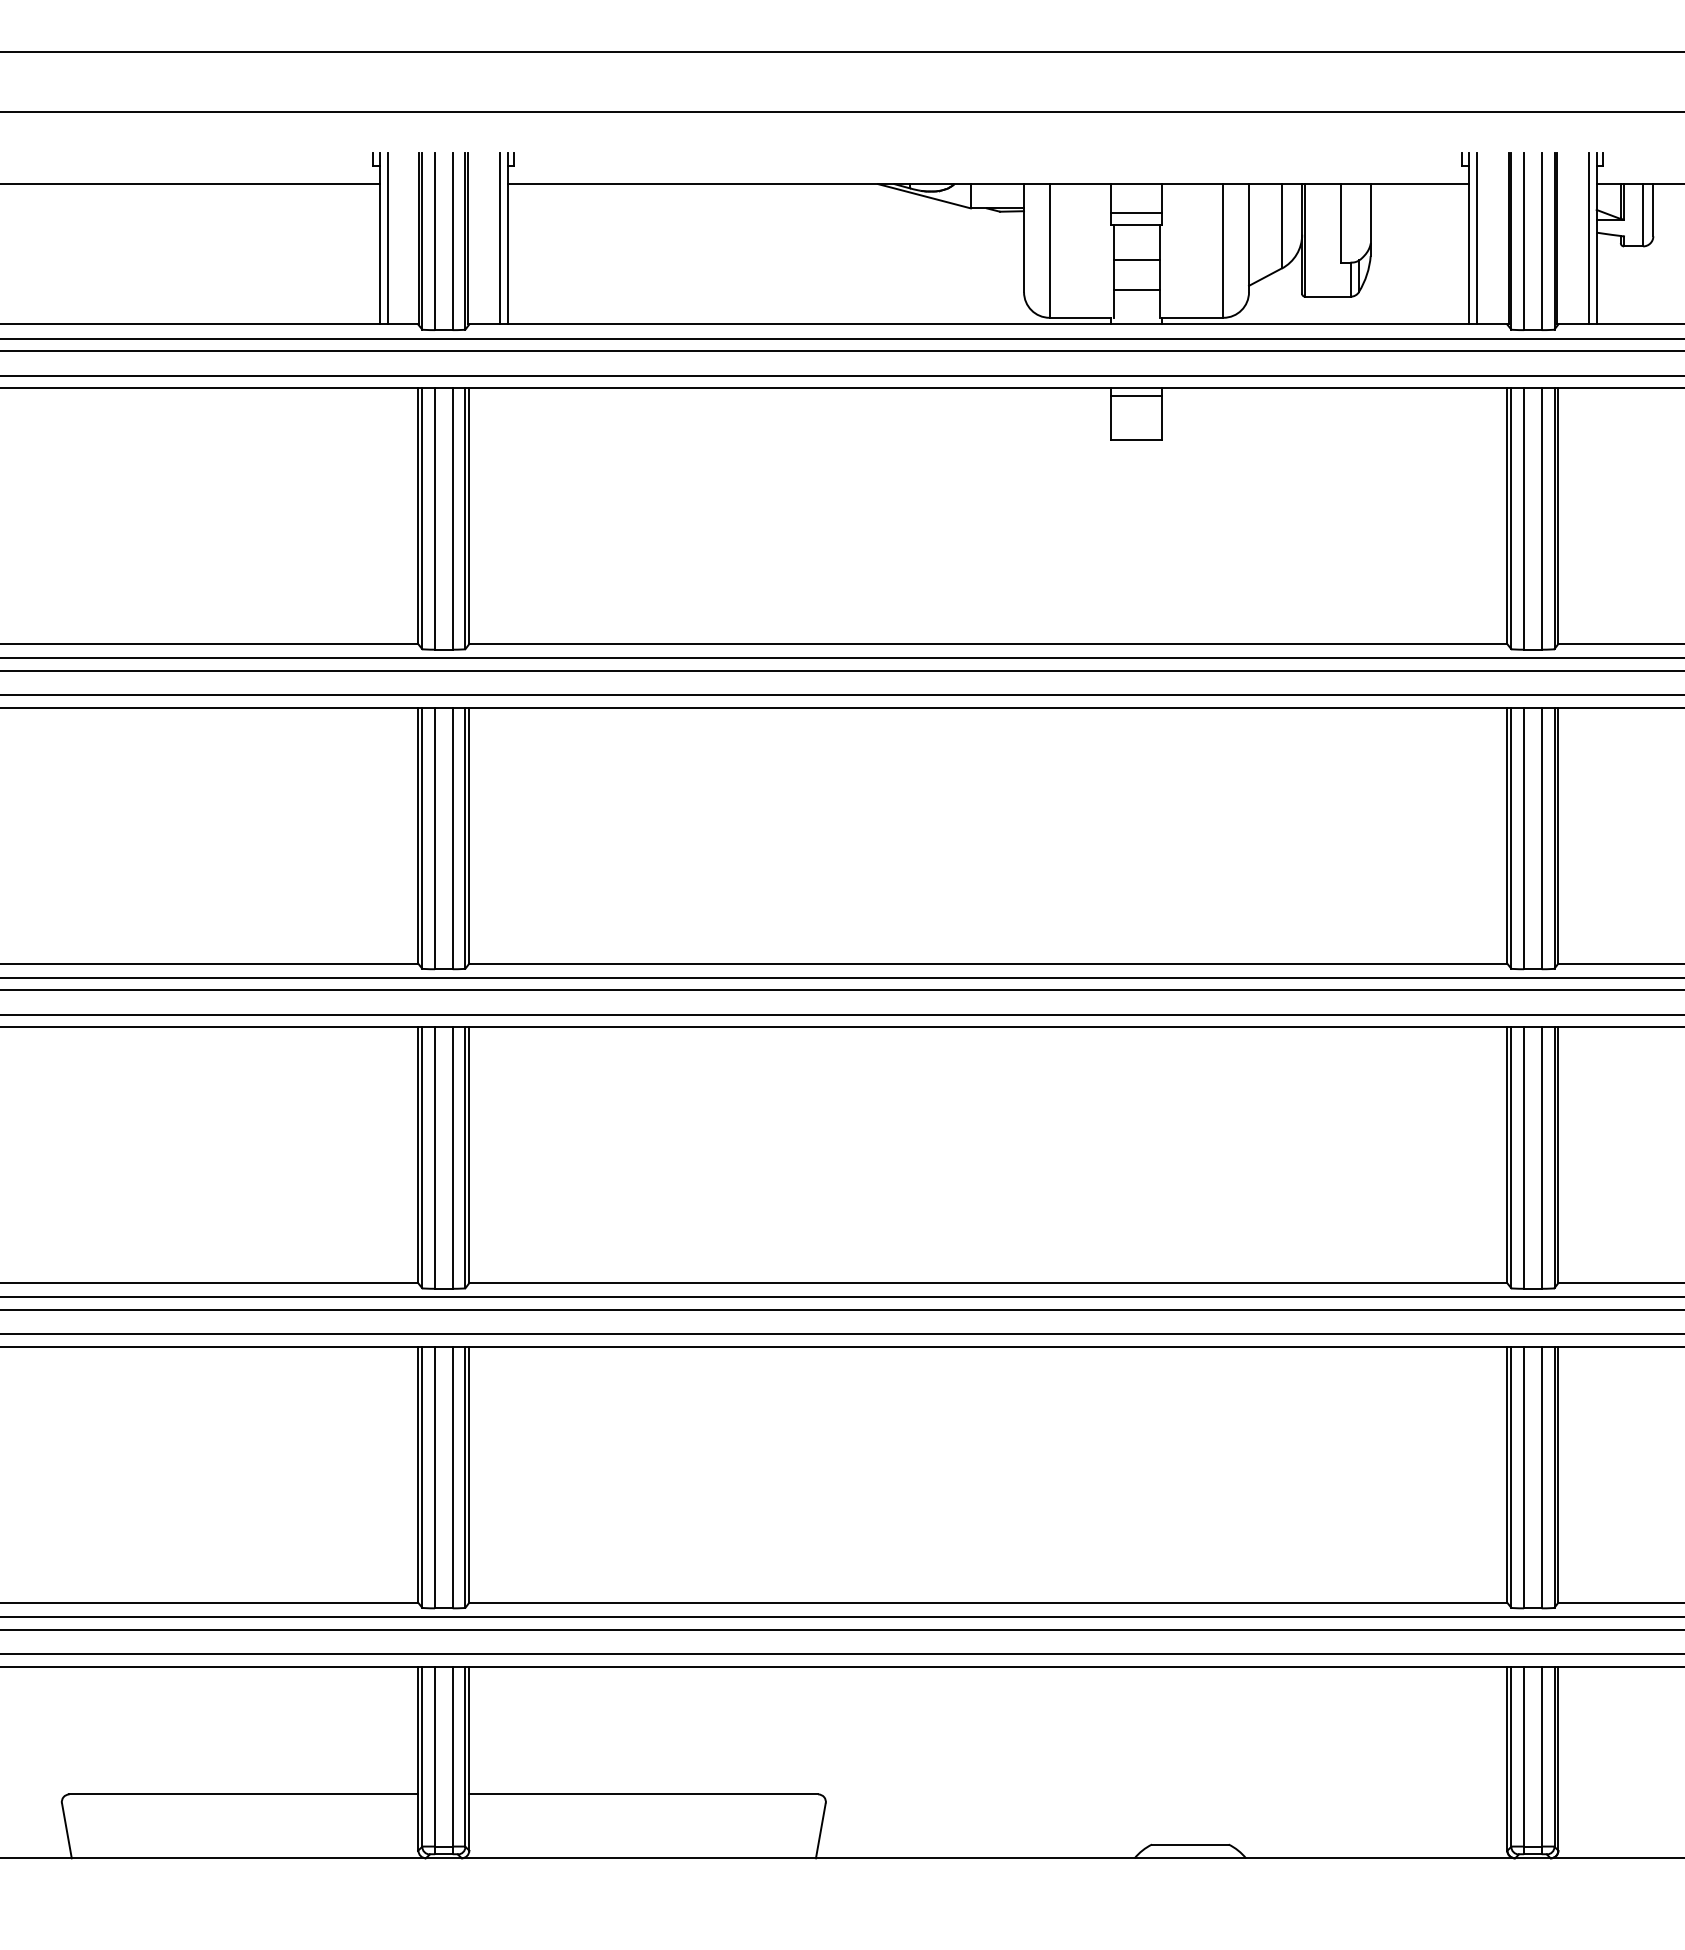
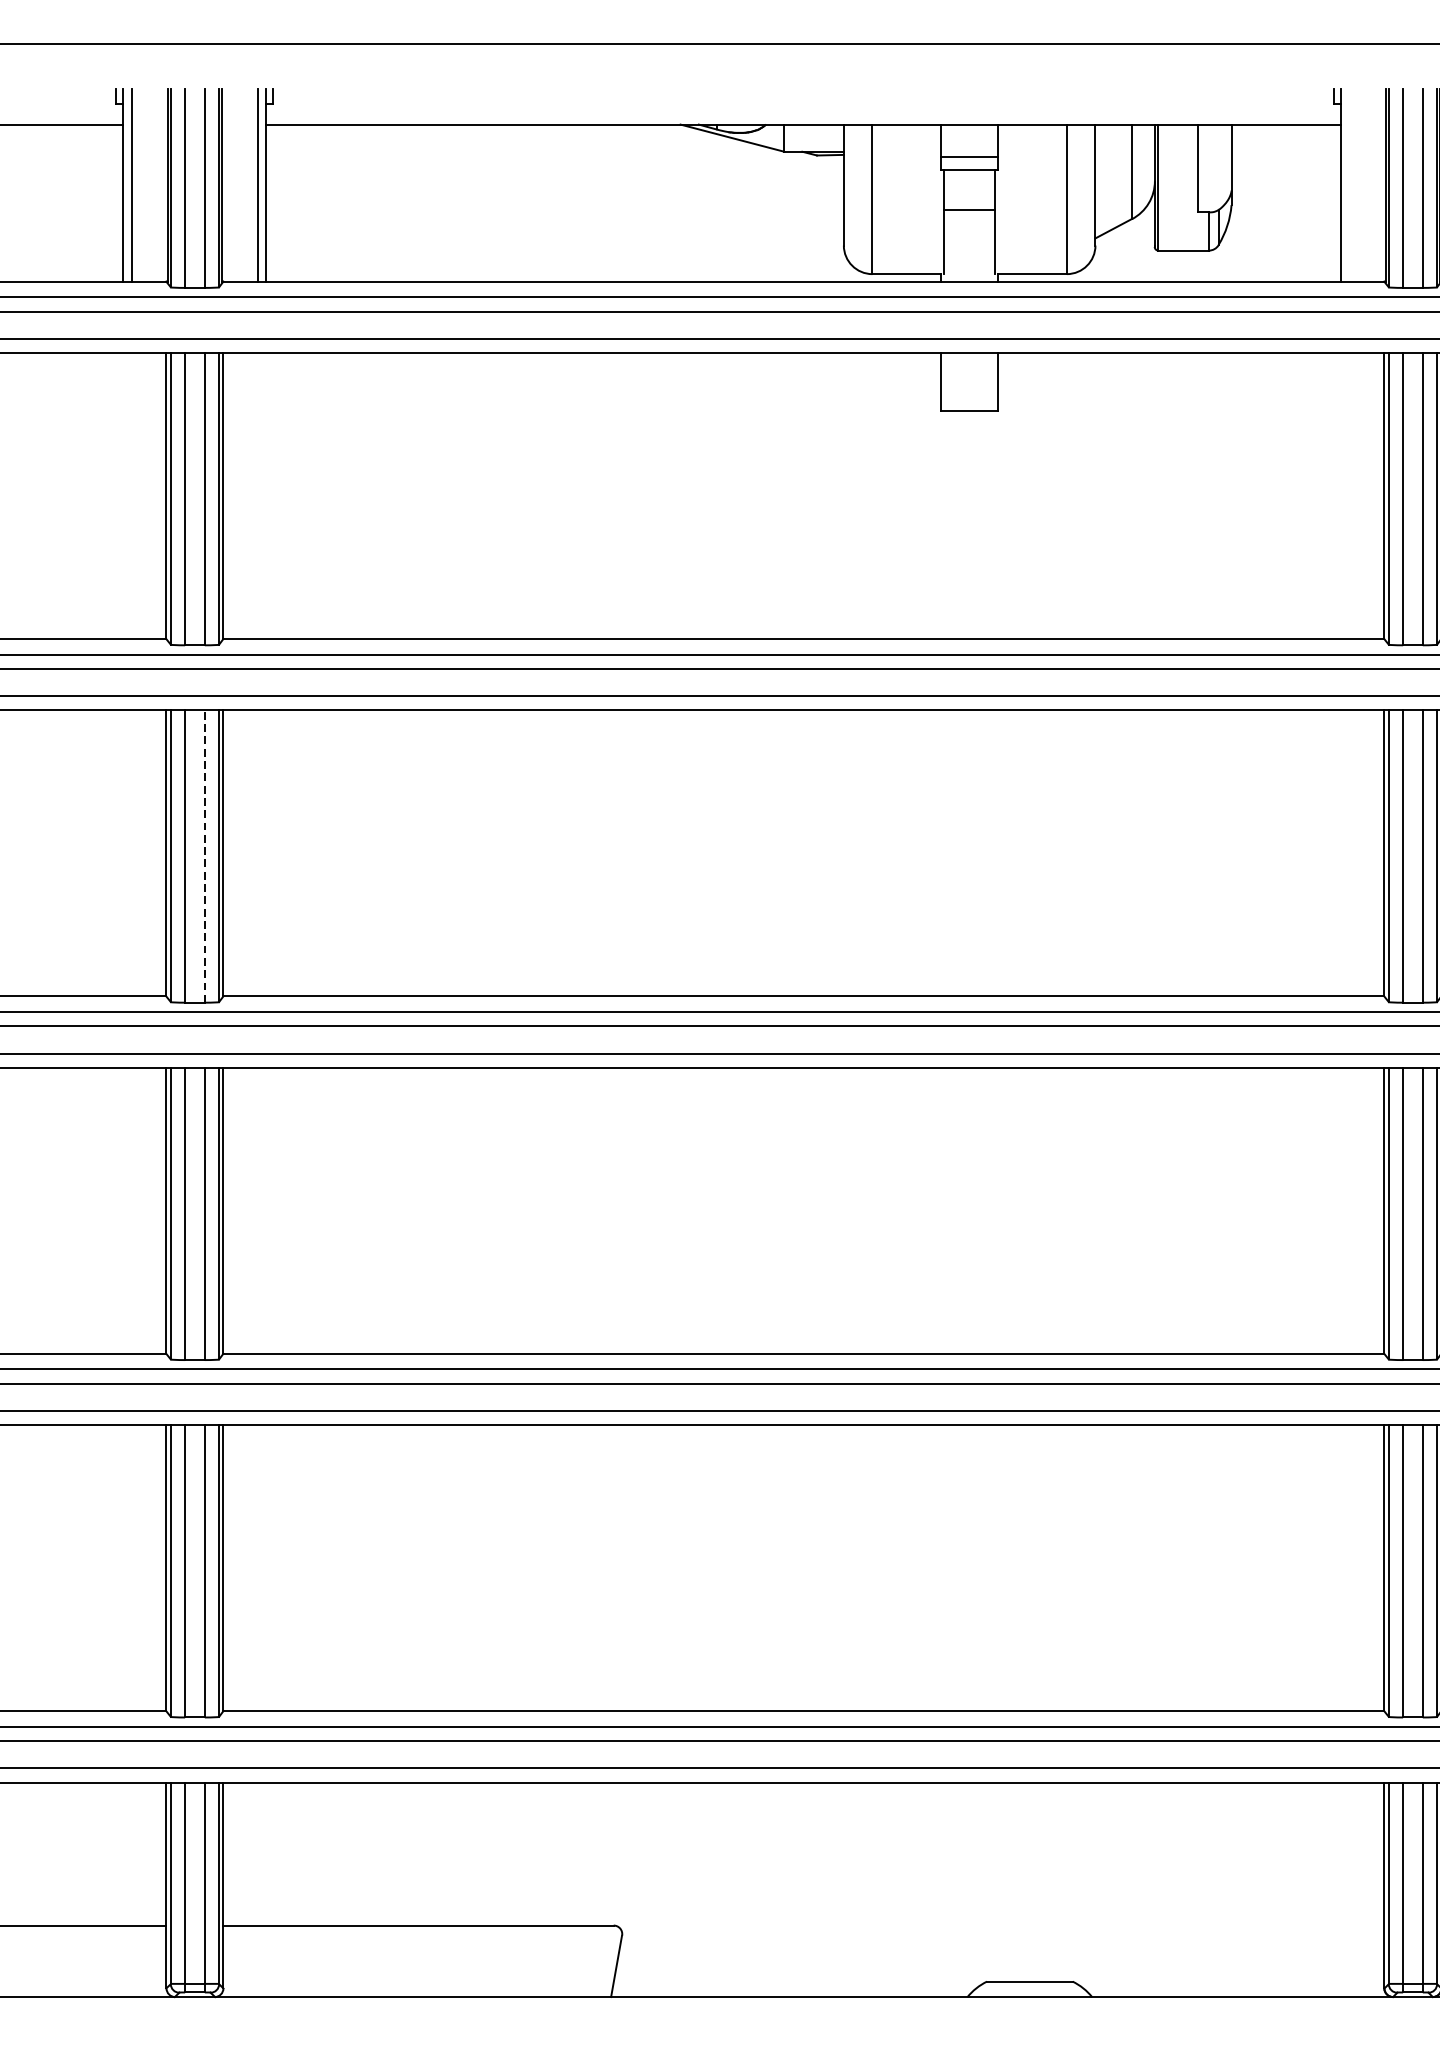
line: (1476, 238) -> (1349, 185), removed
line: (1136, 290) -> (969, 243), removed
line: (1136, 396) -> (969, 362), removed
line: (452, 838) -> (204, 856), solid -> dashed

